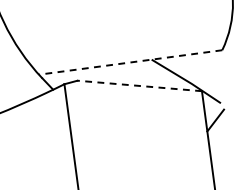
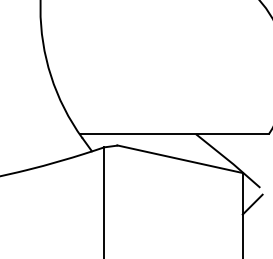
line: (130, 62) -> (174, 134), dashed -> solid
line: (138, 86) -> (179, 159), dashed -> solid

